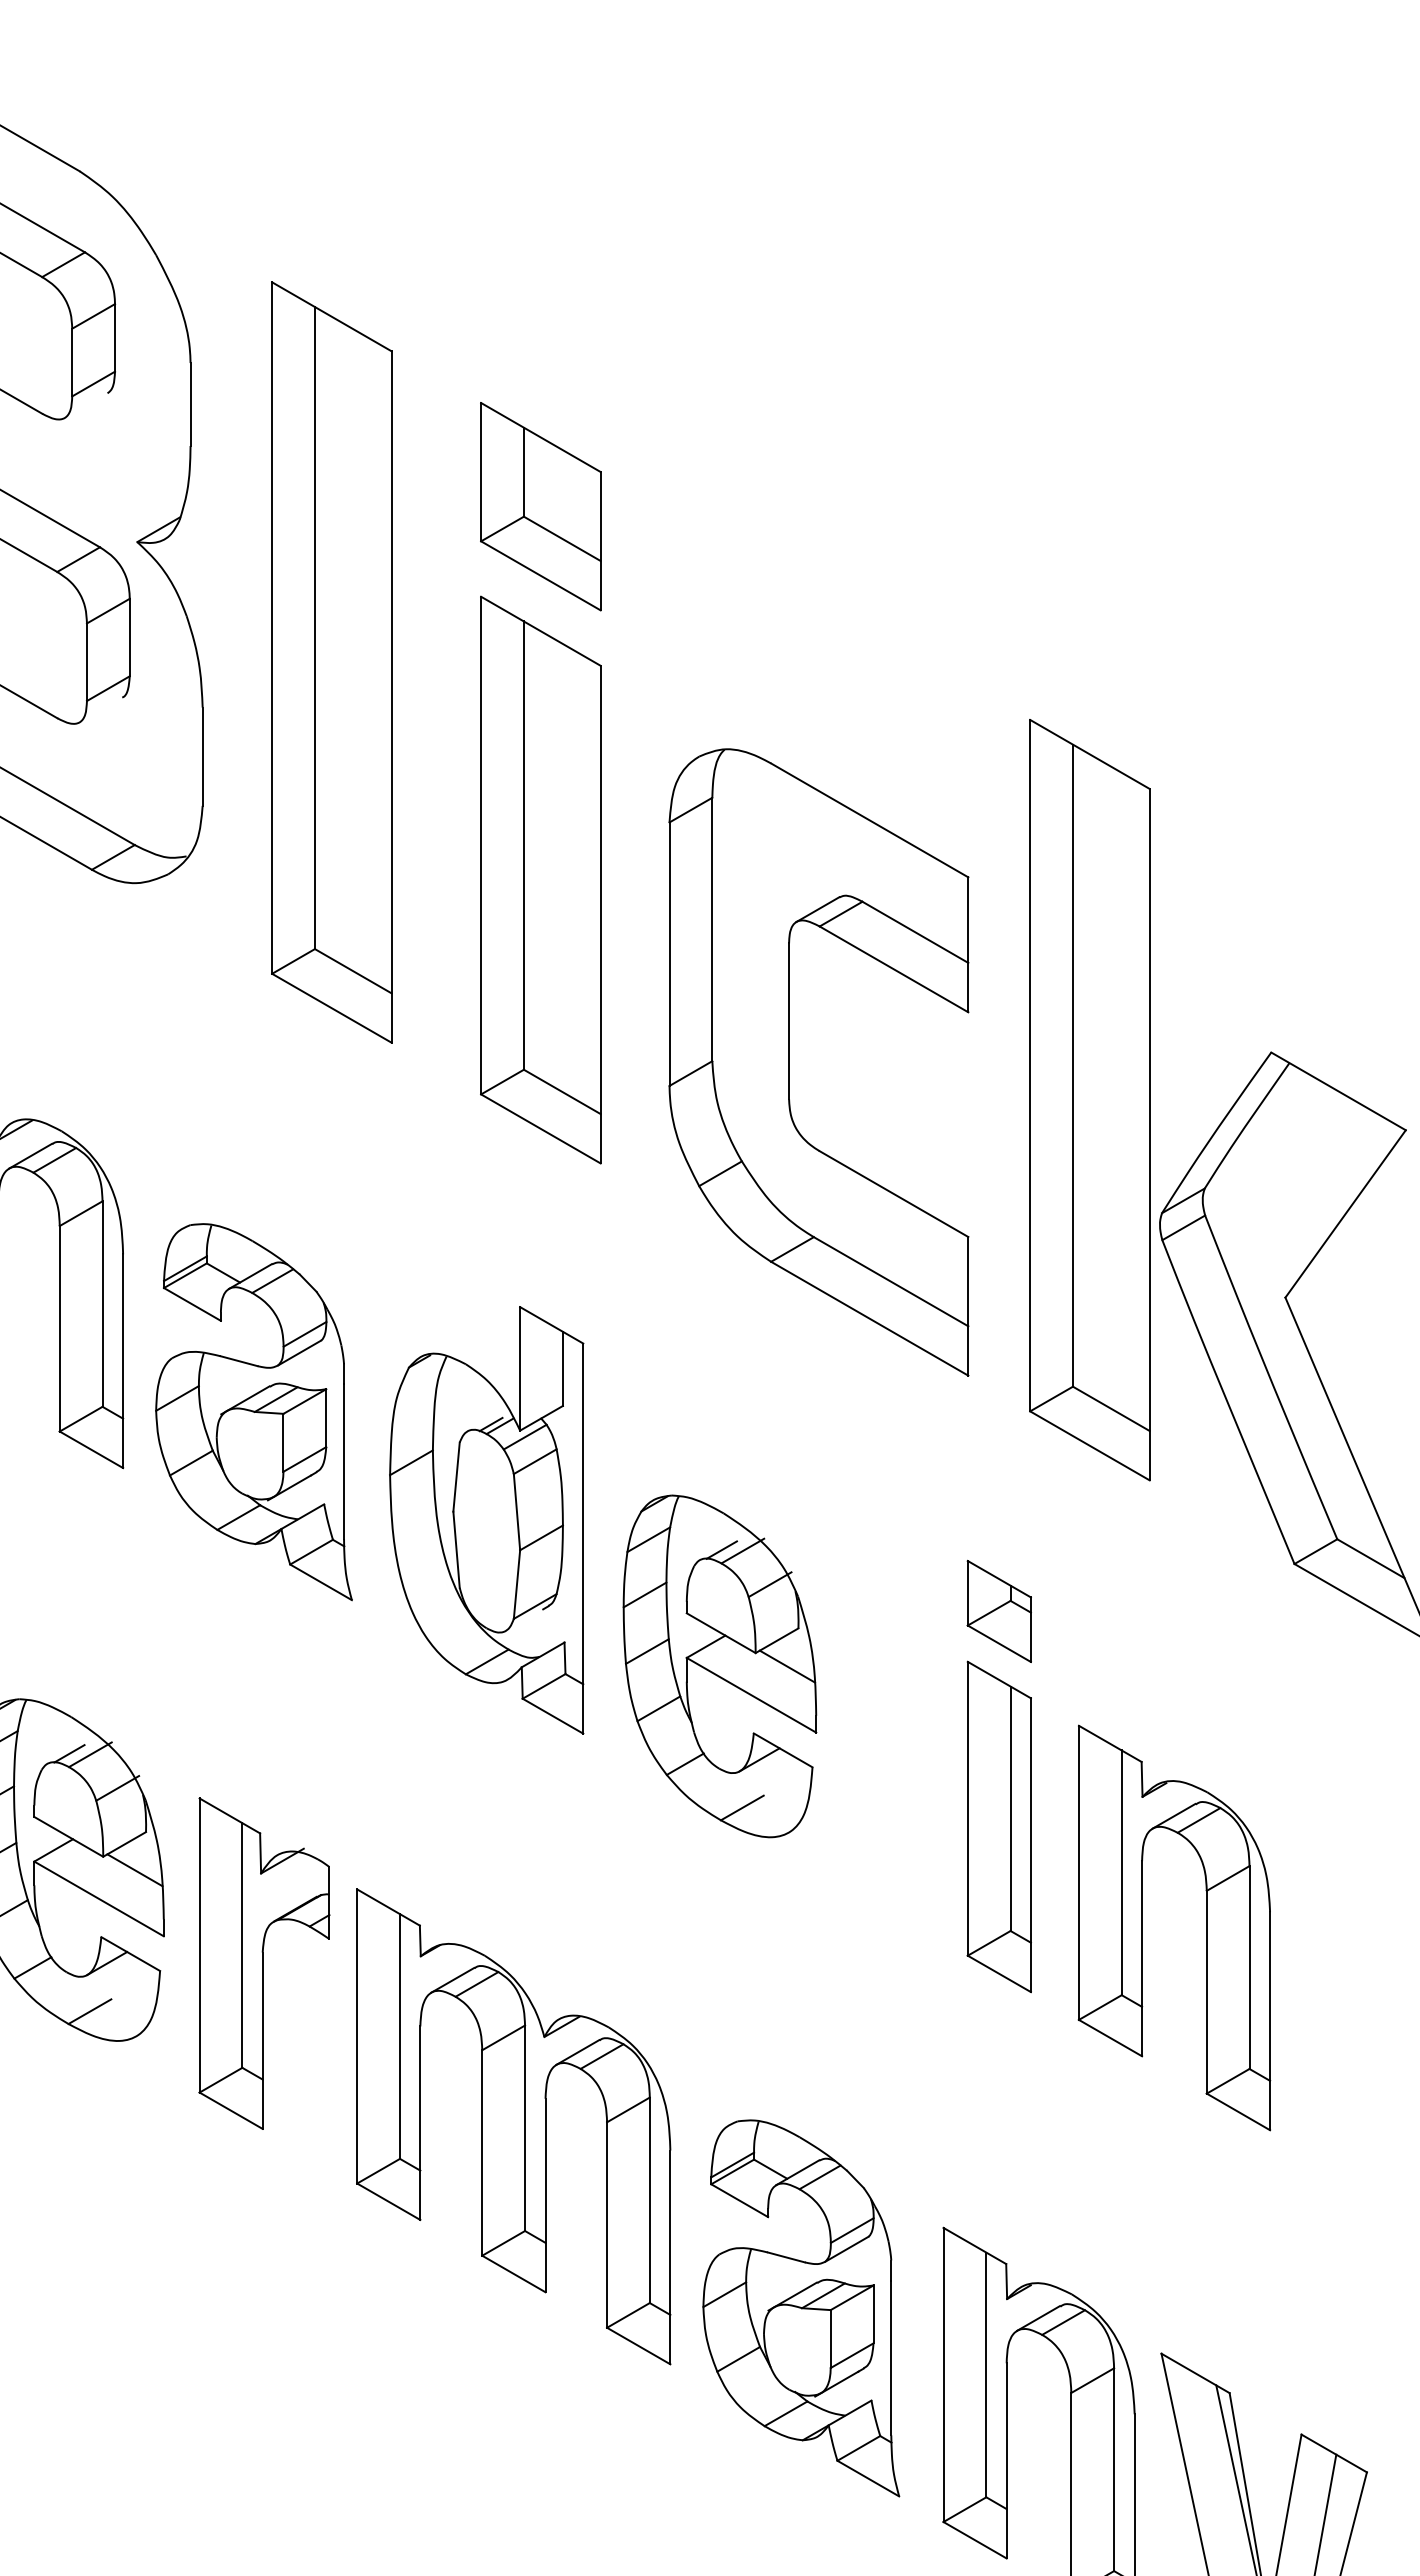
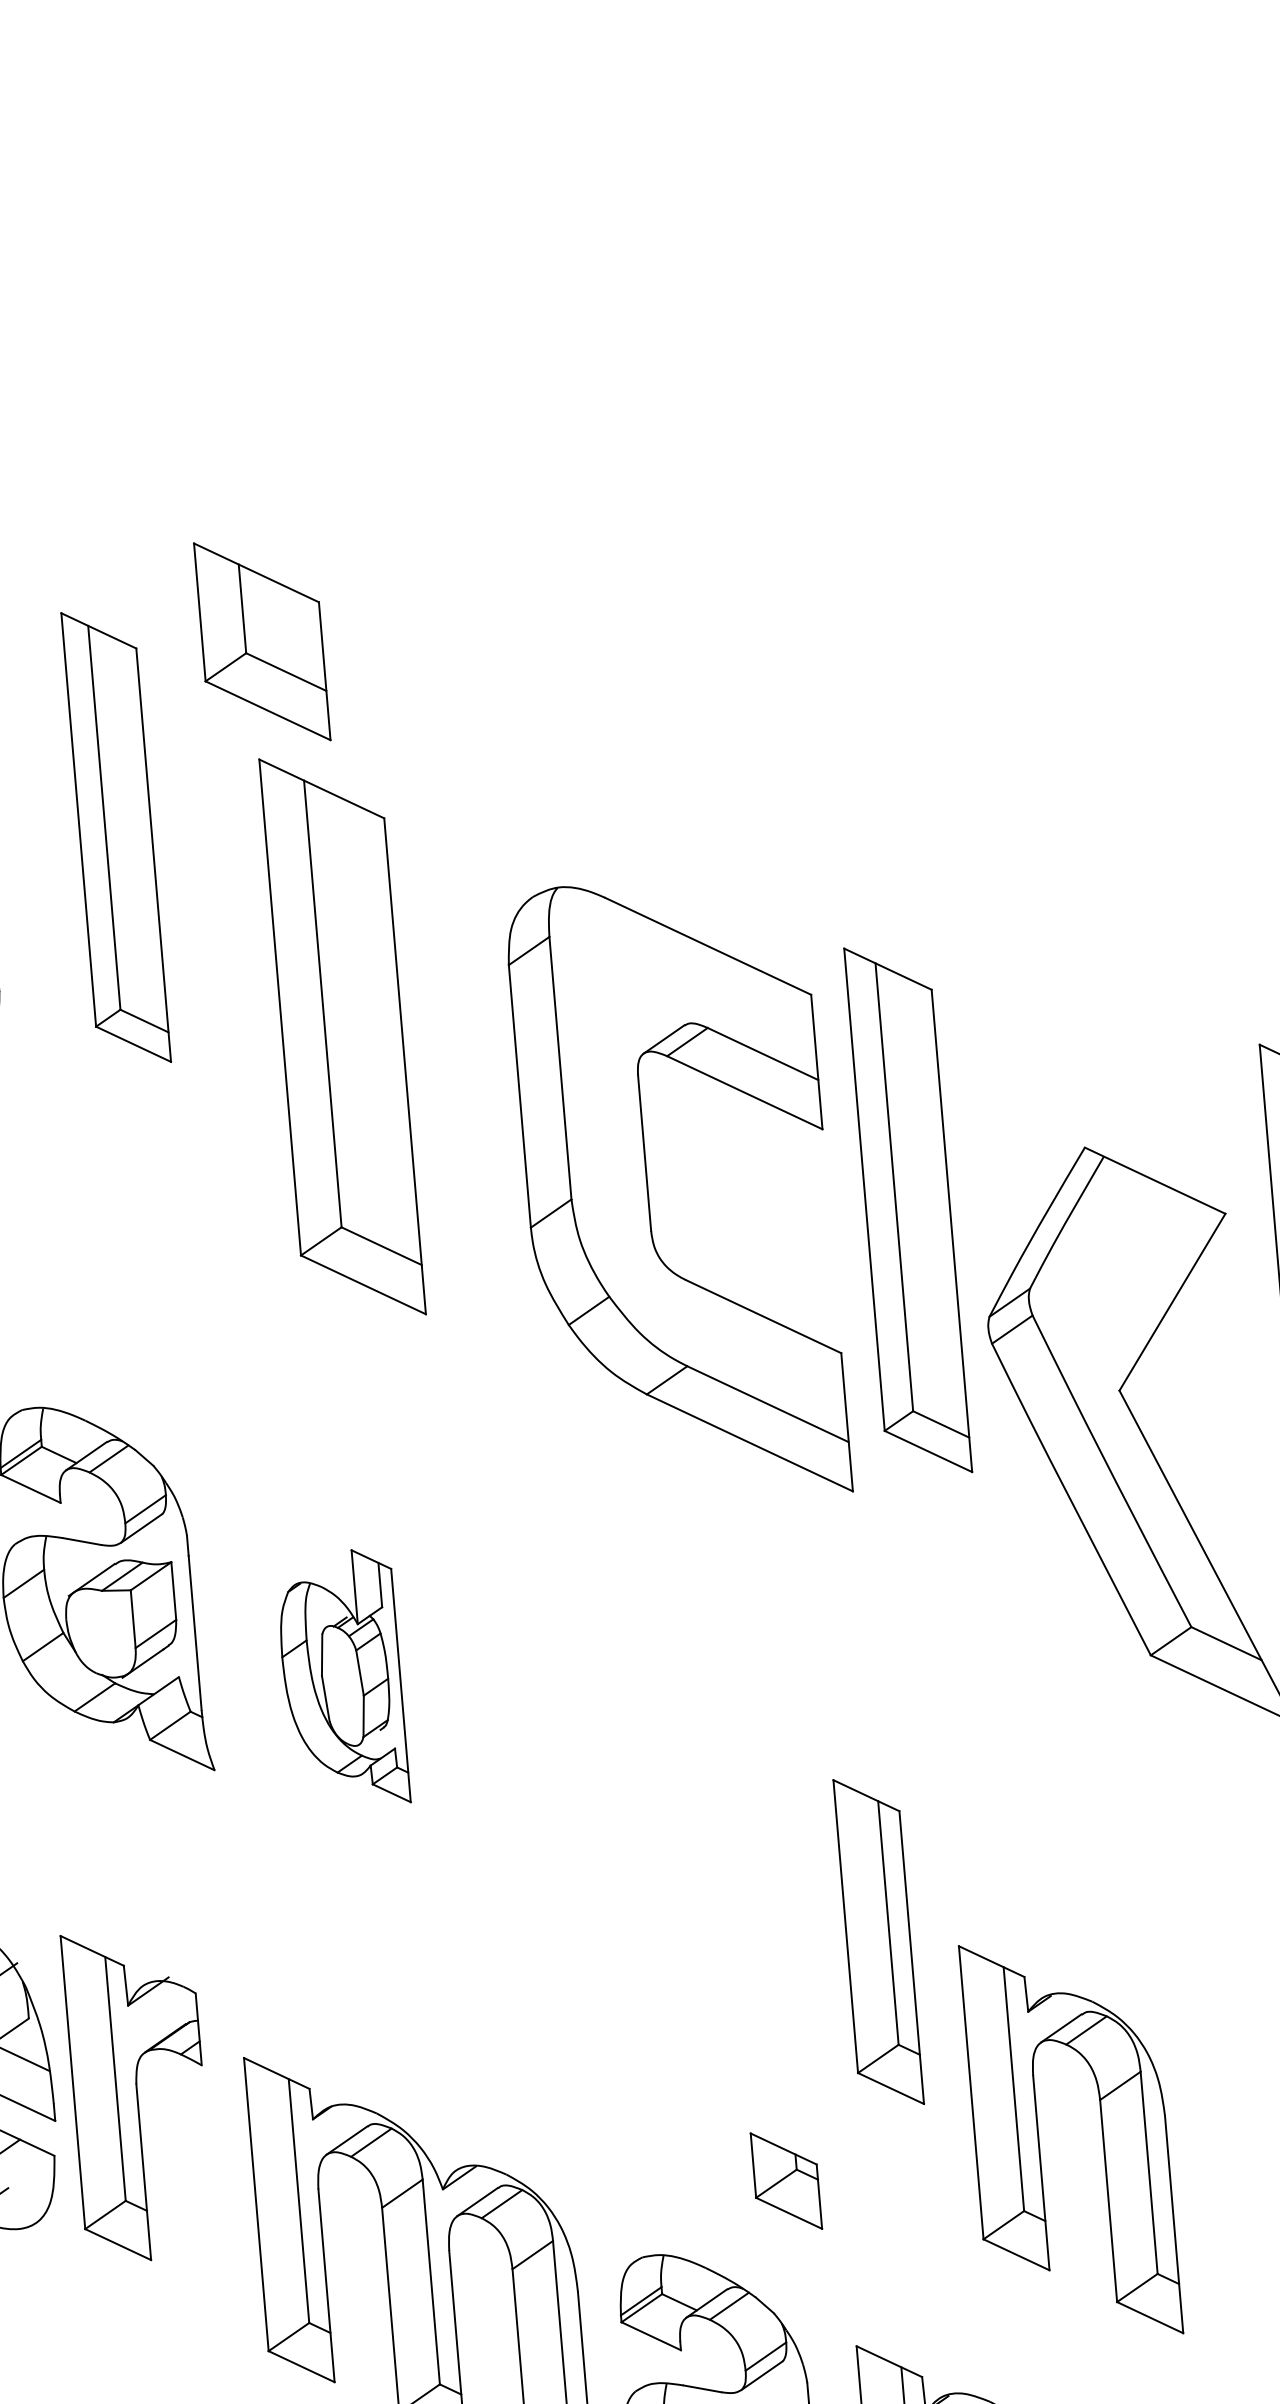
part: (540, 506) -> (261, 641), moved
part: (331, 662) -> (115, 837), size x0.6
part: (789, 1062) -> (648, 1194), moved
part: (1089, 1100) -> (907, 1210), size x0.7
part: (486, 1520) -> (342, 1679), size x0.6
part: (998, 1610) -> (785, 2180), moved
part: (719, 1666) -> (586, 1805), removed
part: (1142, 1927) -> (1039, 2141), moved
part: (264, 1963) -> (139, 2095), moved

